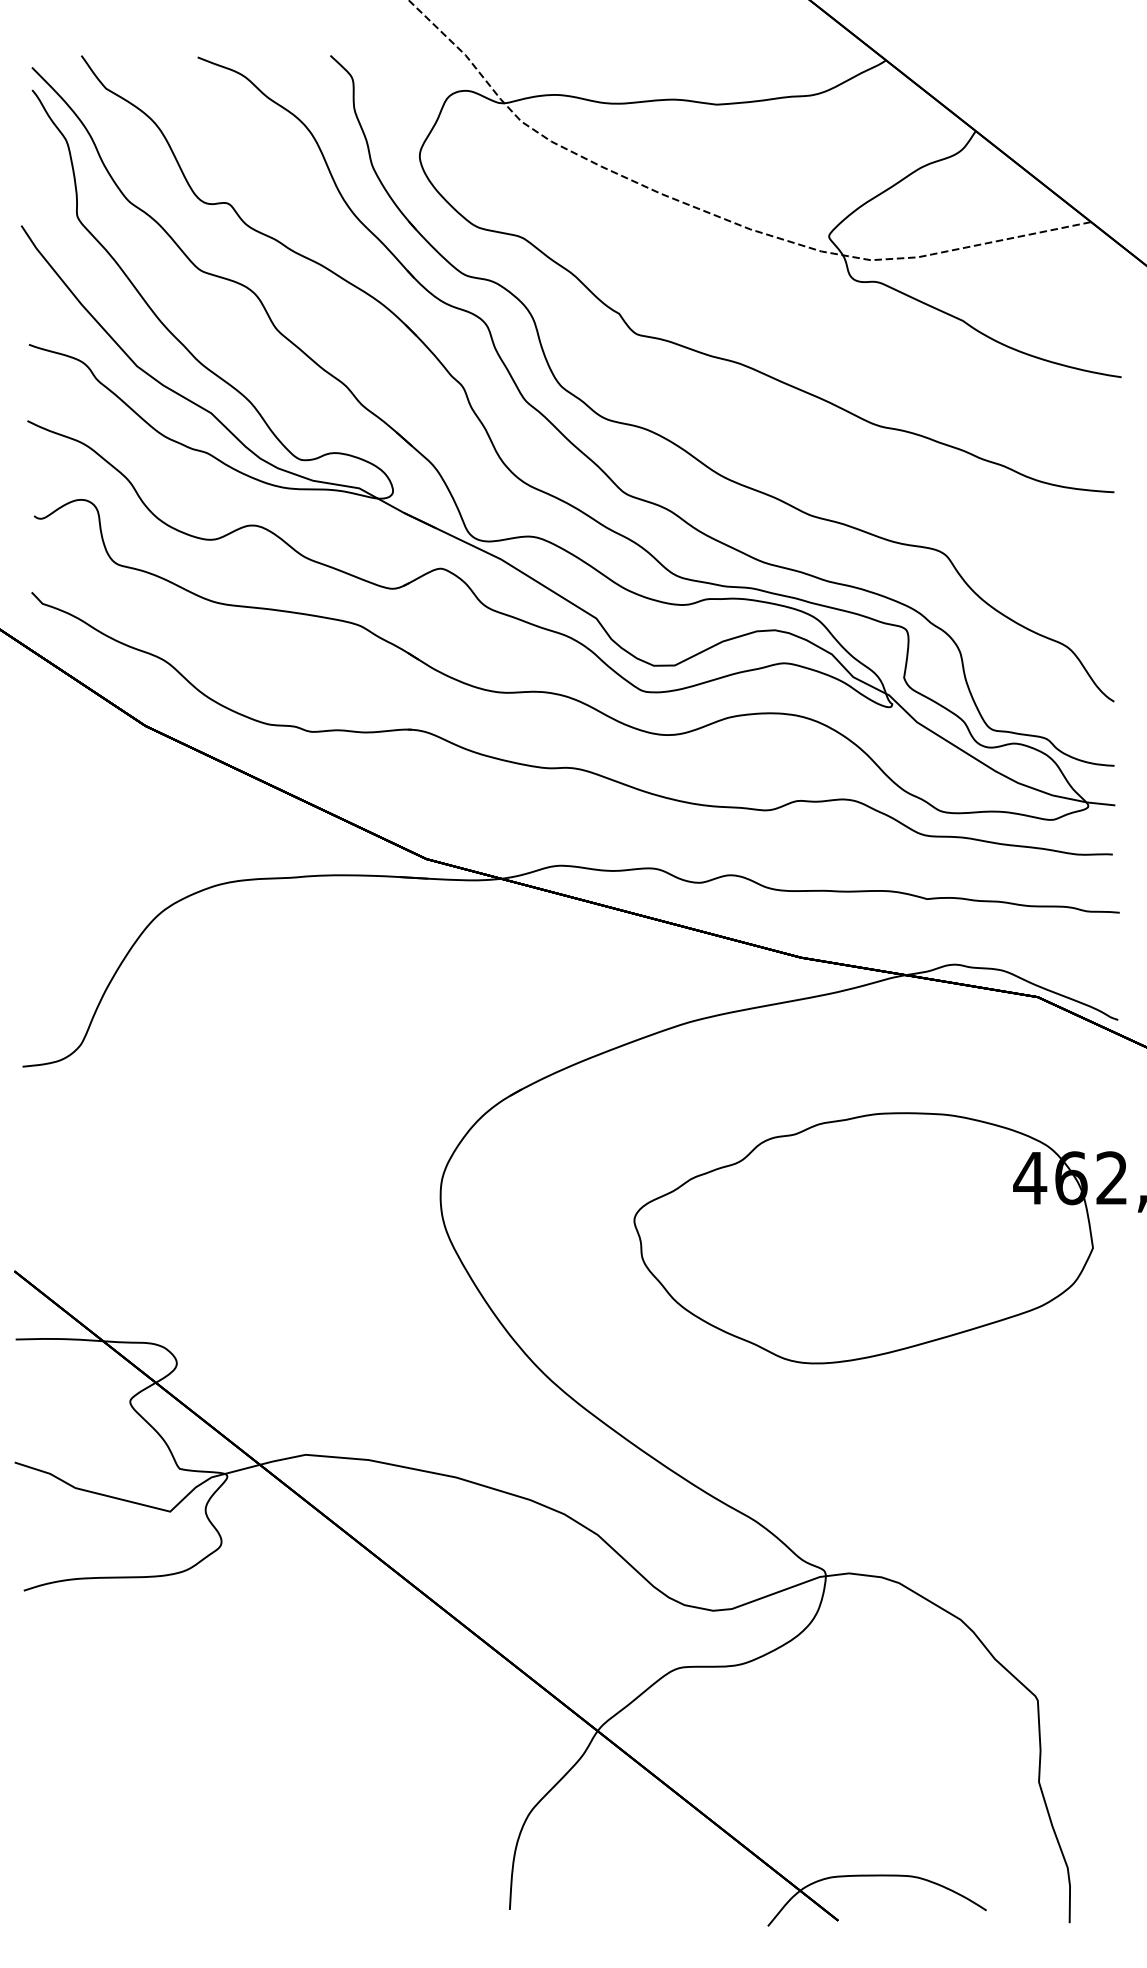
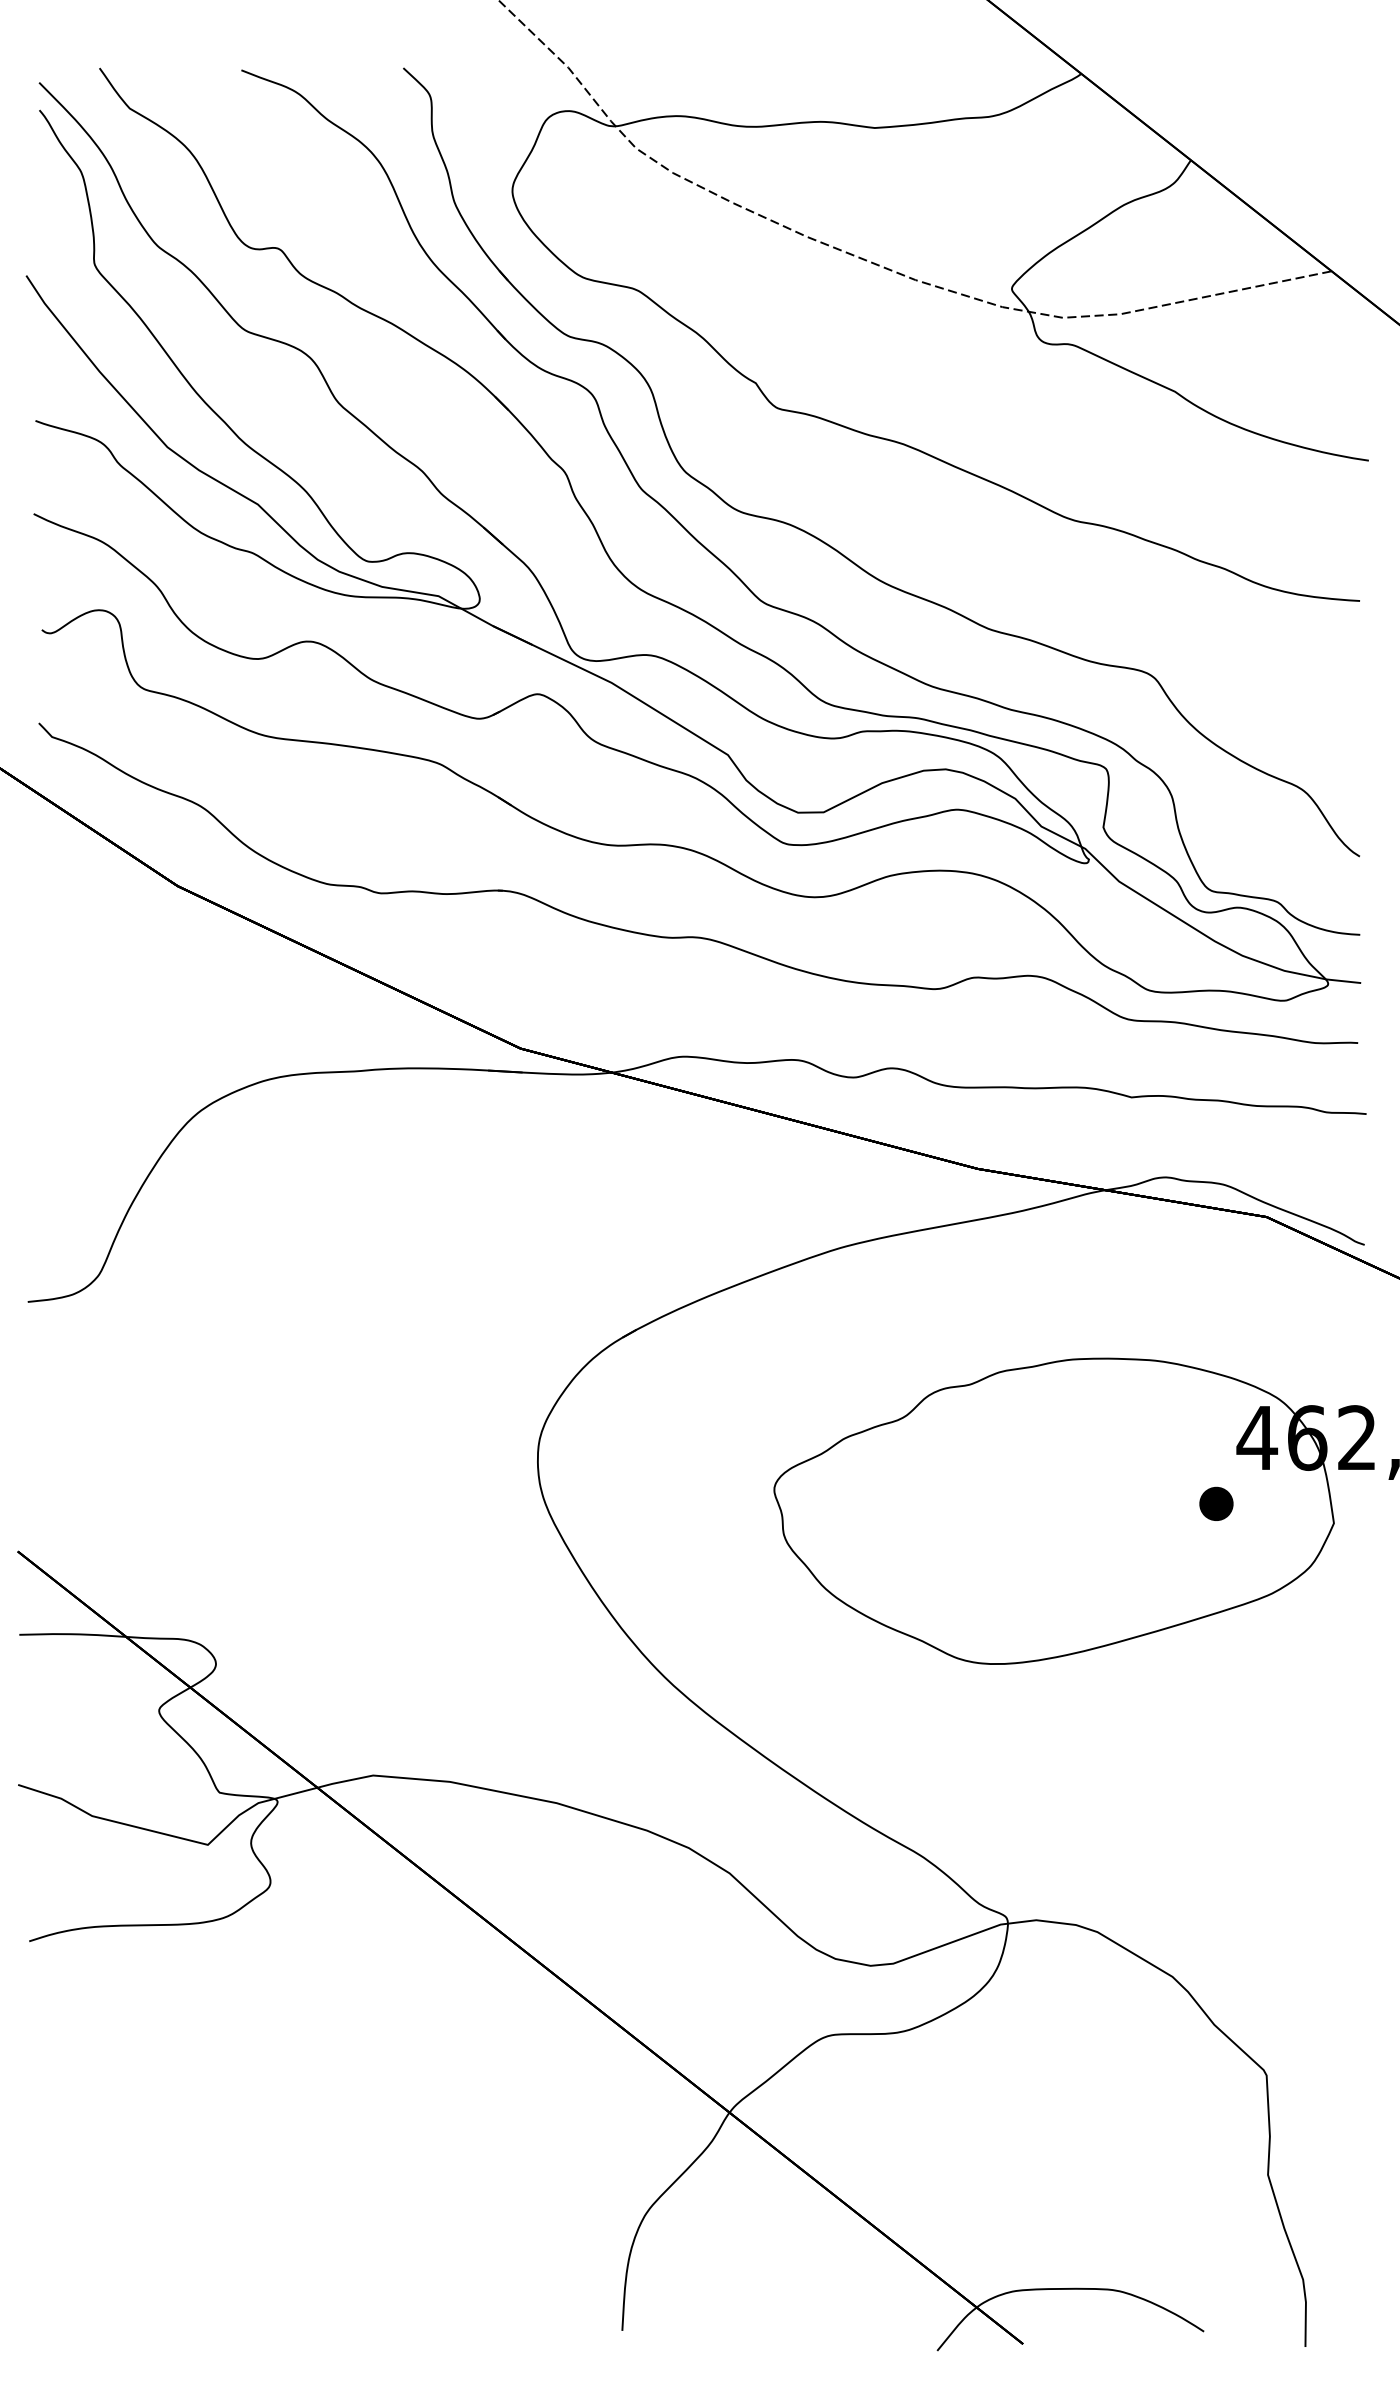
part: (996, 1231) -> (1216, 1503), added

